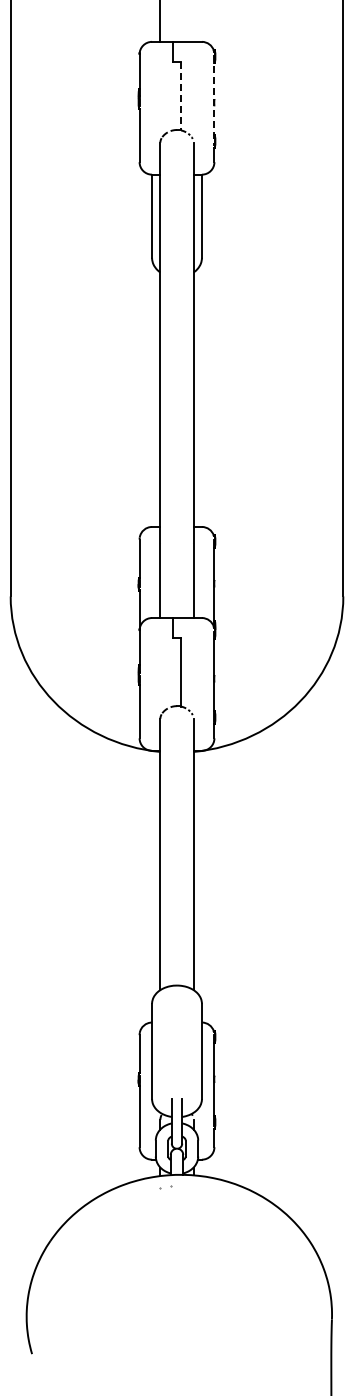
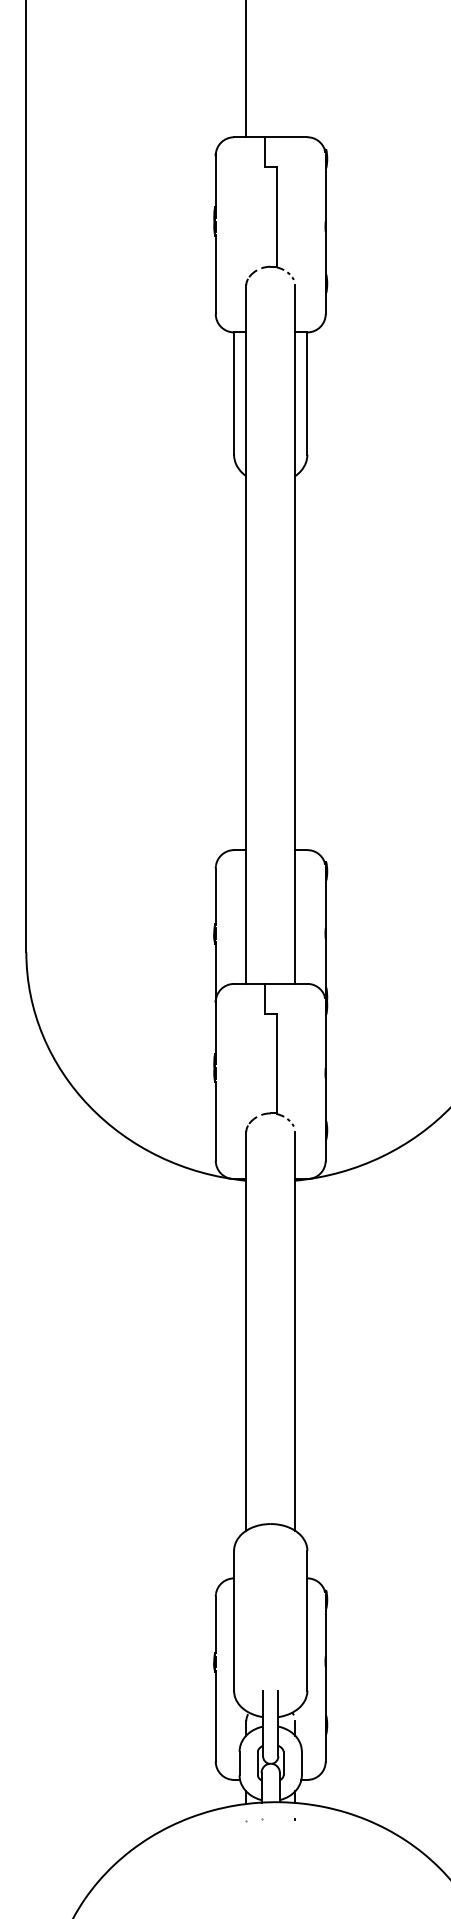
line: (181, 96) -> (277, 217), dashed -> solid
line: (214, 101) -> (325, 224), dashed -> solid

